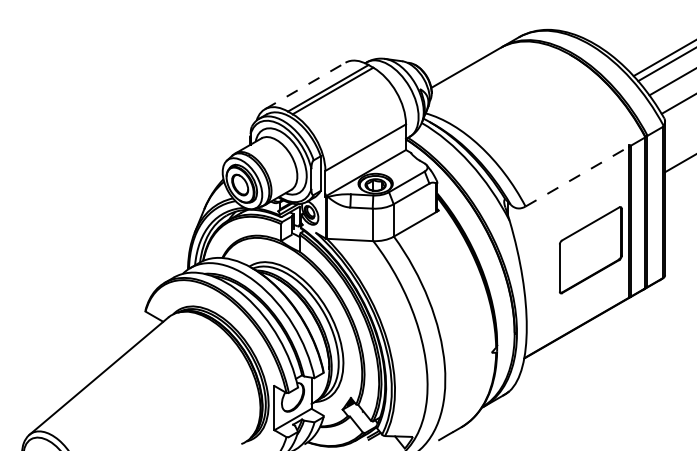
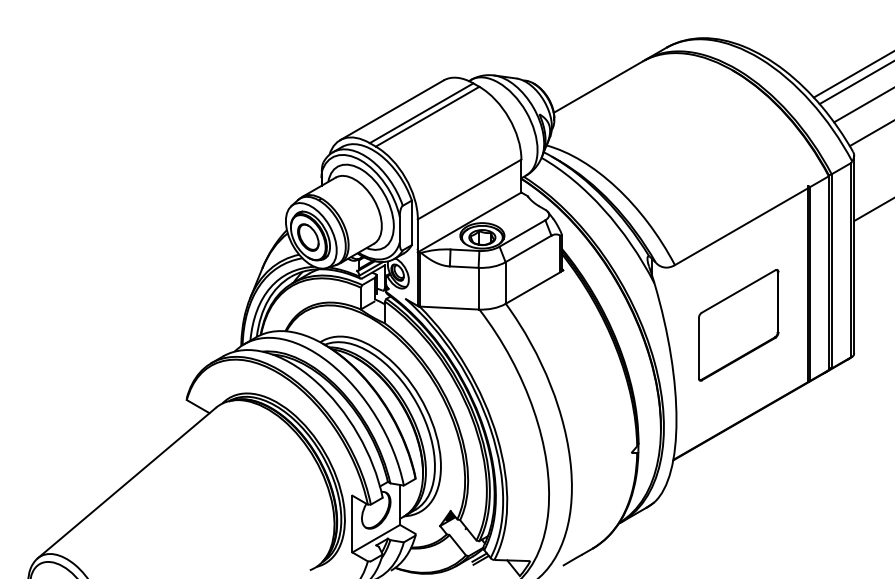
line: (304, 86) -> (391, 110), dashed -> solid
line: (578, 176) -> (742, 226), dashed -> solid
part: (590, 250) -> (738, 325), moved

